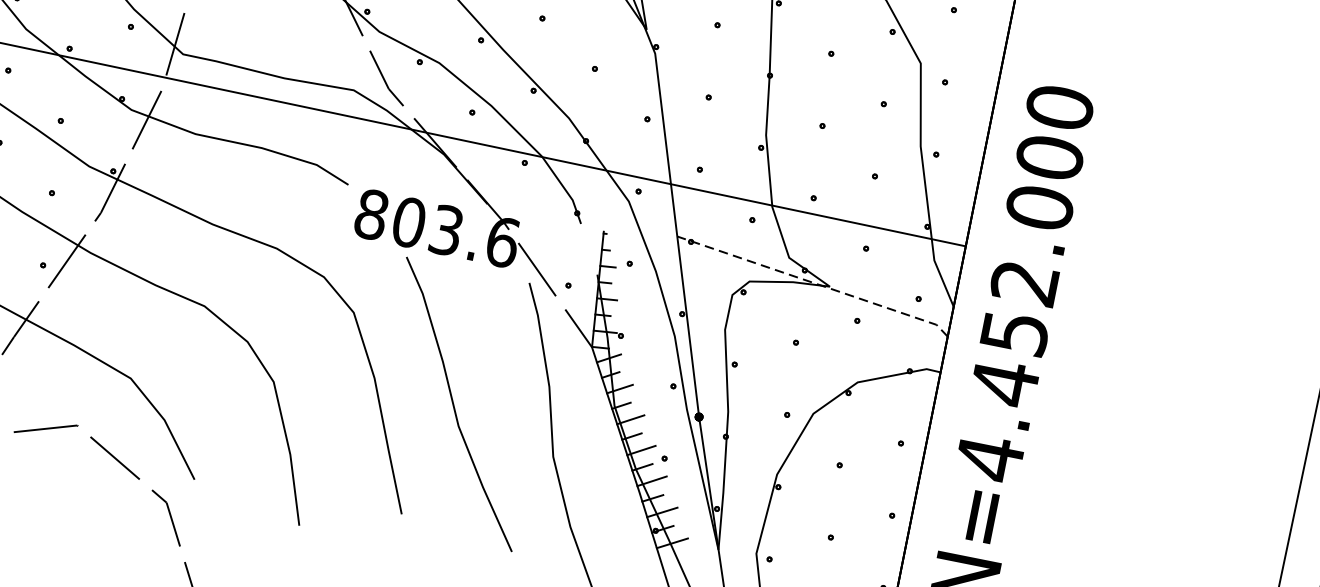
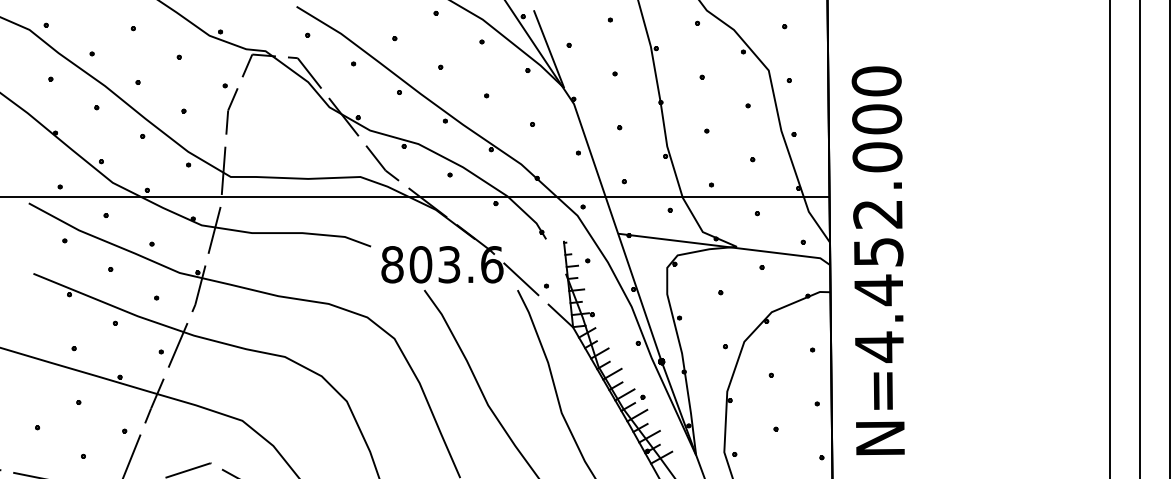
line: (816, 283) -> (726, 246), dashed -> solid

